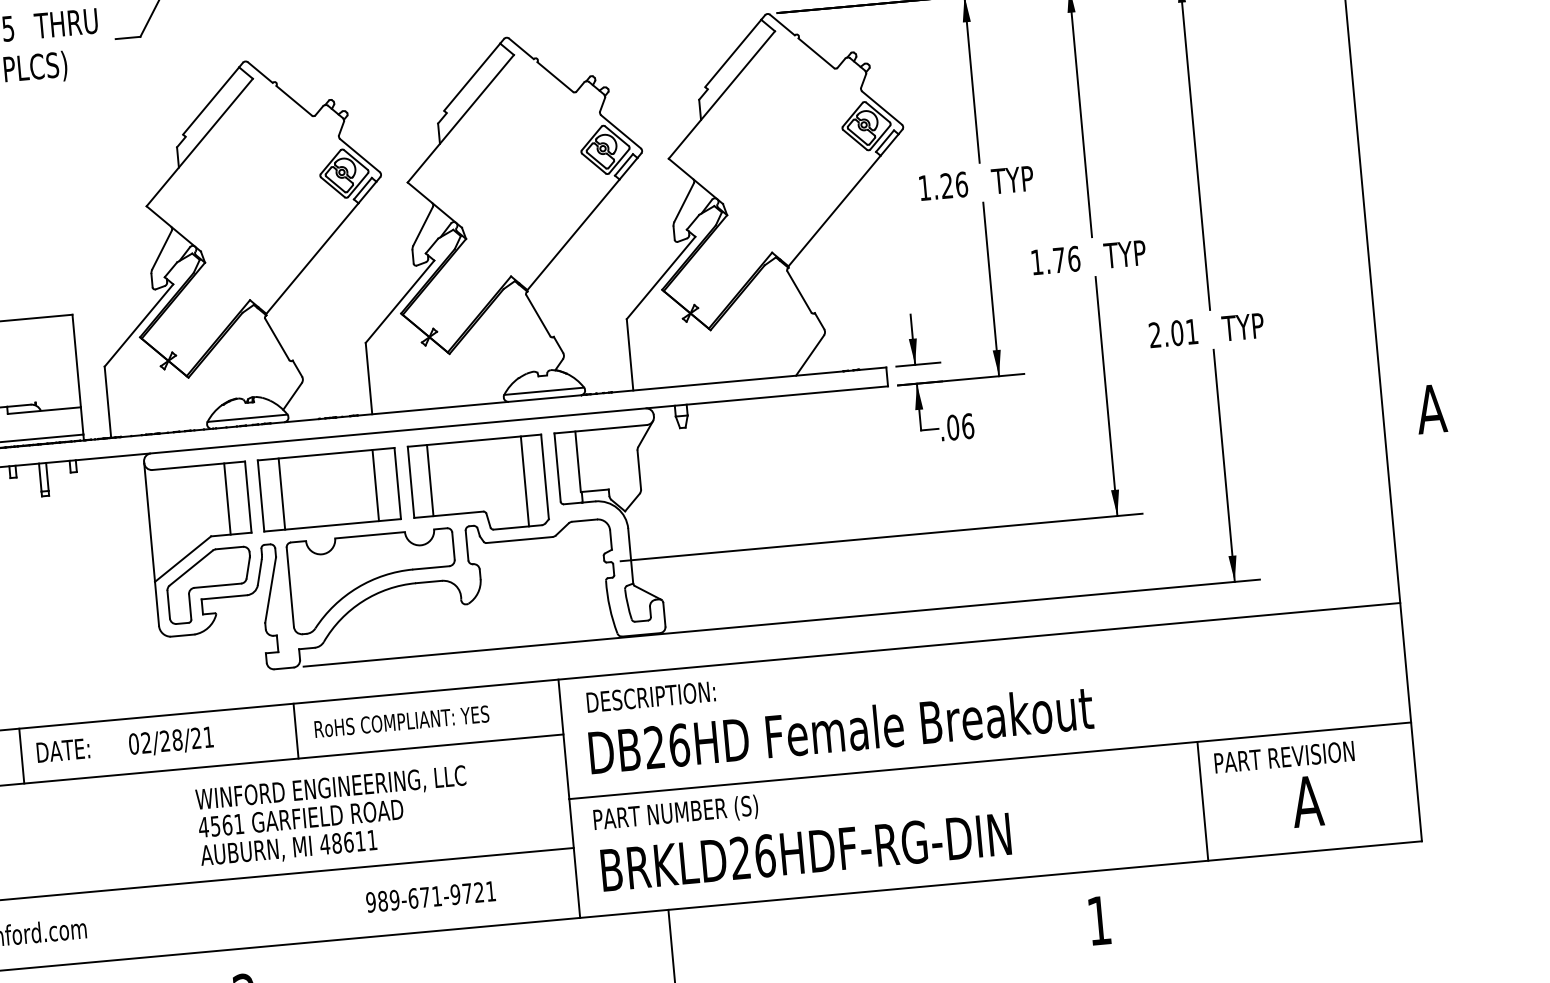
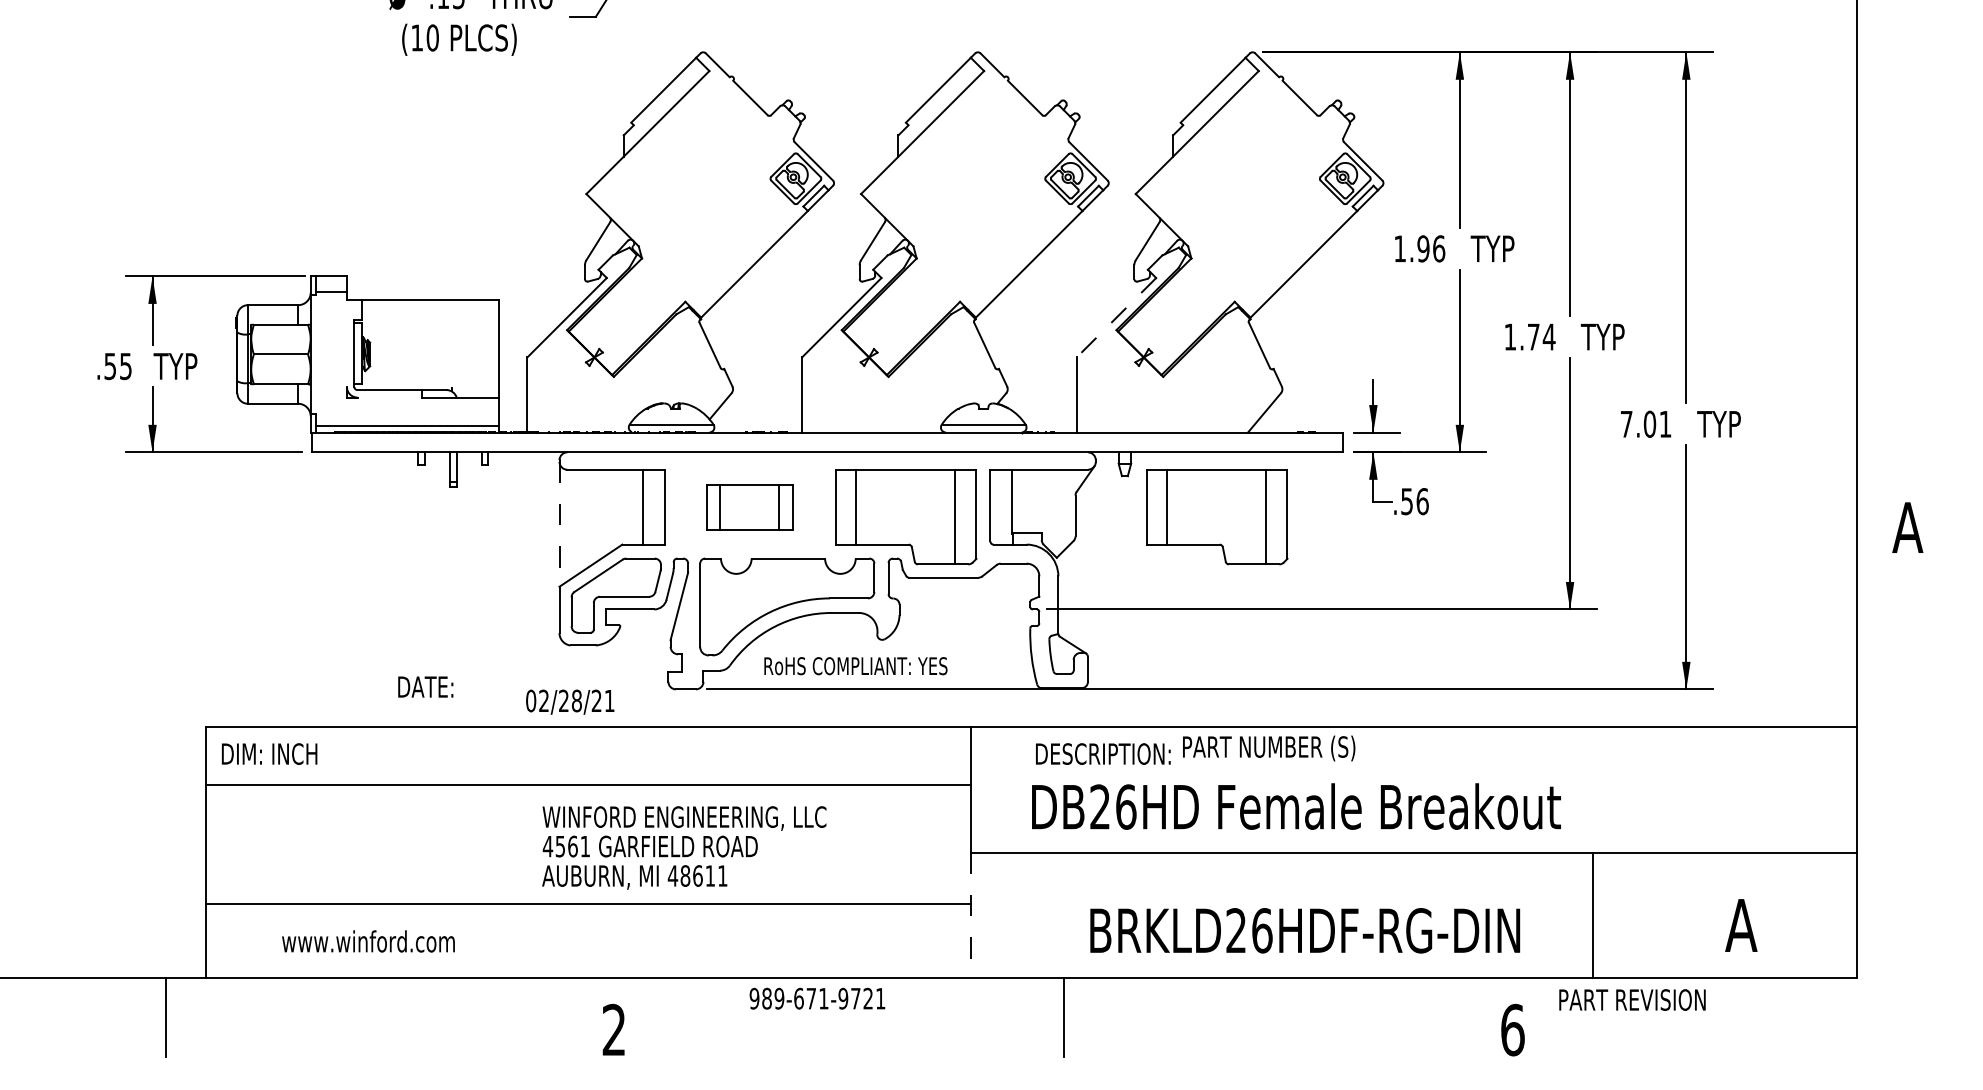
text: (946, 185) -> (1423, 248), 1.26 -> 1.96
text: (1073, 258) -> (1548, 336), 1.76 -> 1.74
line: (661, 278) -> (1116, 318), solid -> dashed
text: (1154, 334) -> (1626, 423), 2.01 -> 7.01
text: (953, 427) -> (1407, 501), .06 -> .56
part: (774, 459) -> (1217, 517), added
part: (328, 490) -> (749, 507), size x0.6
line: (149, 522) -> (559, 524), solid -> dashed
text: (651, 696) -> (1103, 753), moved
text: (401, 722) -> (855, 666), moved
text: (841, 729) -> (1296, 806), moved
line: (296, 730) -> (692, 755), removed
text: (171, 741) -> (570, 701), moved
text: (63, 750) -> (425, 686), moved
line: (21, 755) -> (403, 755), removed
text: (1284, 756) -> (1632, 999), moved
line: (1203, 800) -> (1593, 914), moved
text: (676, 813) -> (1269, 748), moved
text: (333, 816) -> (684, 847), moved
text: (806, 851) -> (1305, 930), moved
line: (575, 858) -> (971, 915), solid -> dashed
text: (430, 896) -> (817, 998), moved
text: (1099, 920) -> (1512, 1029), 1 -> 6

